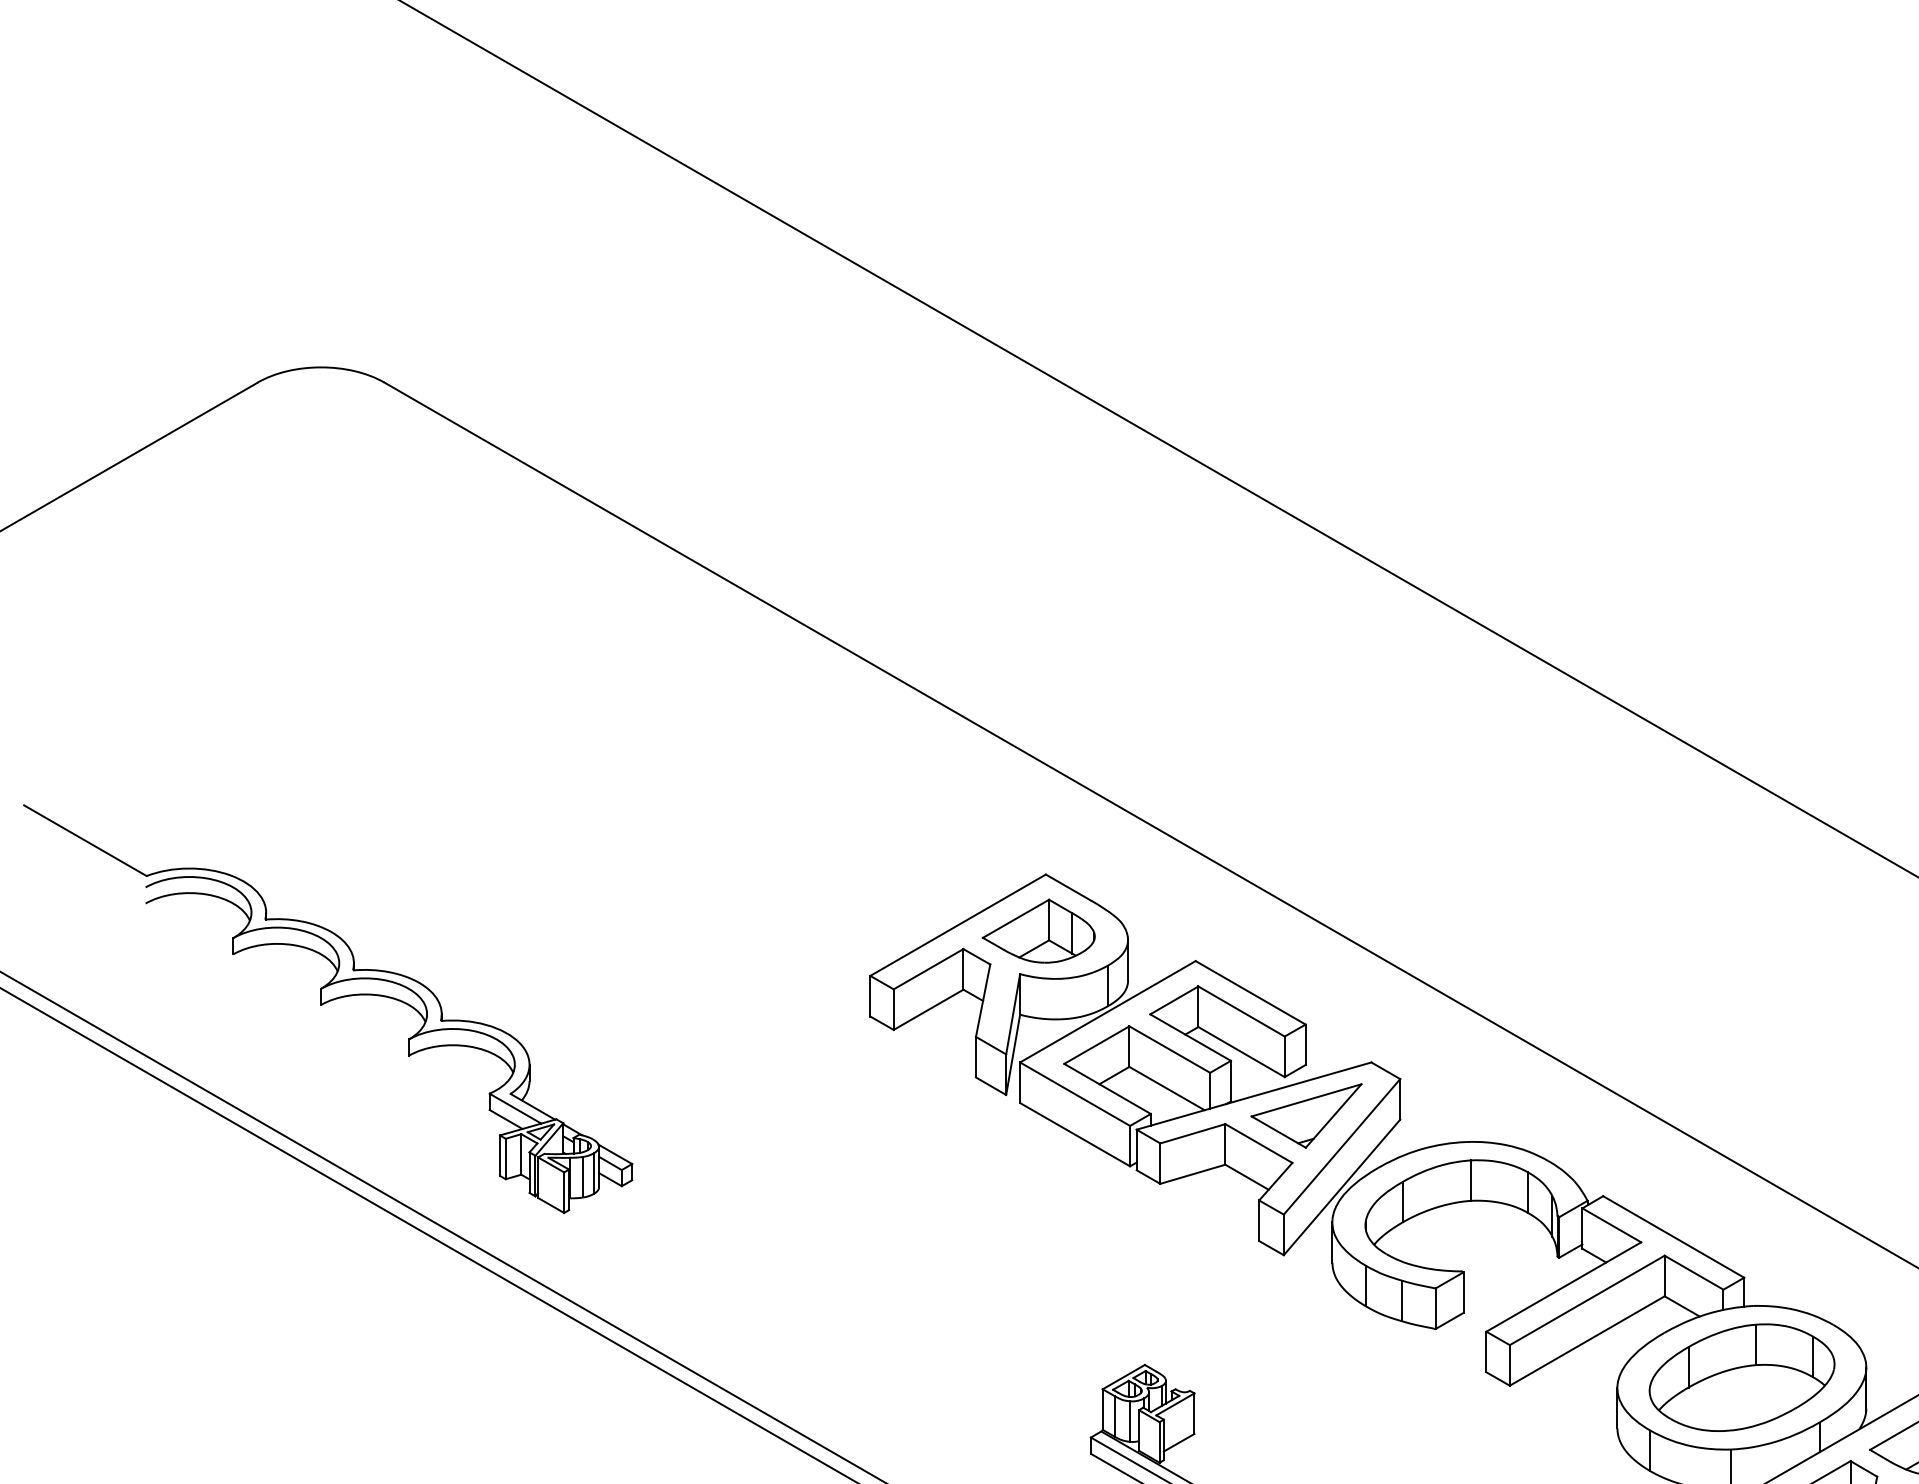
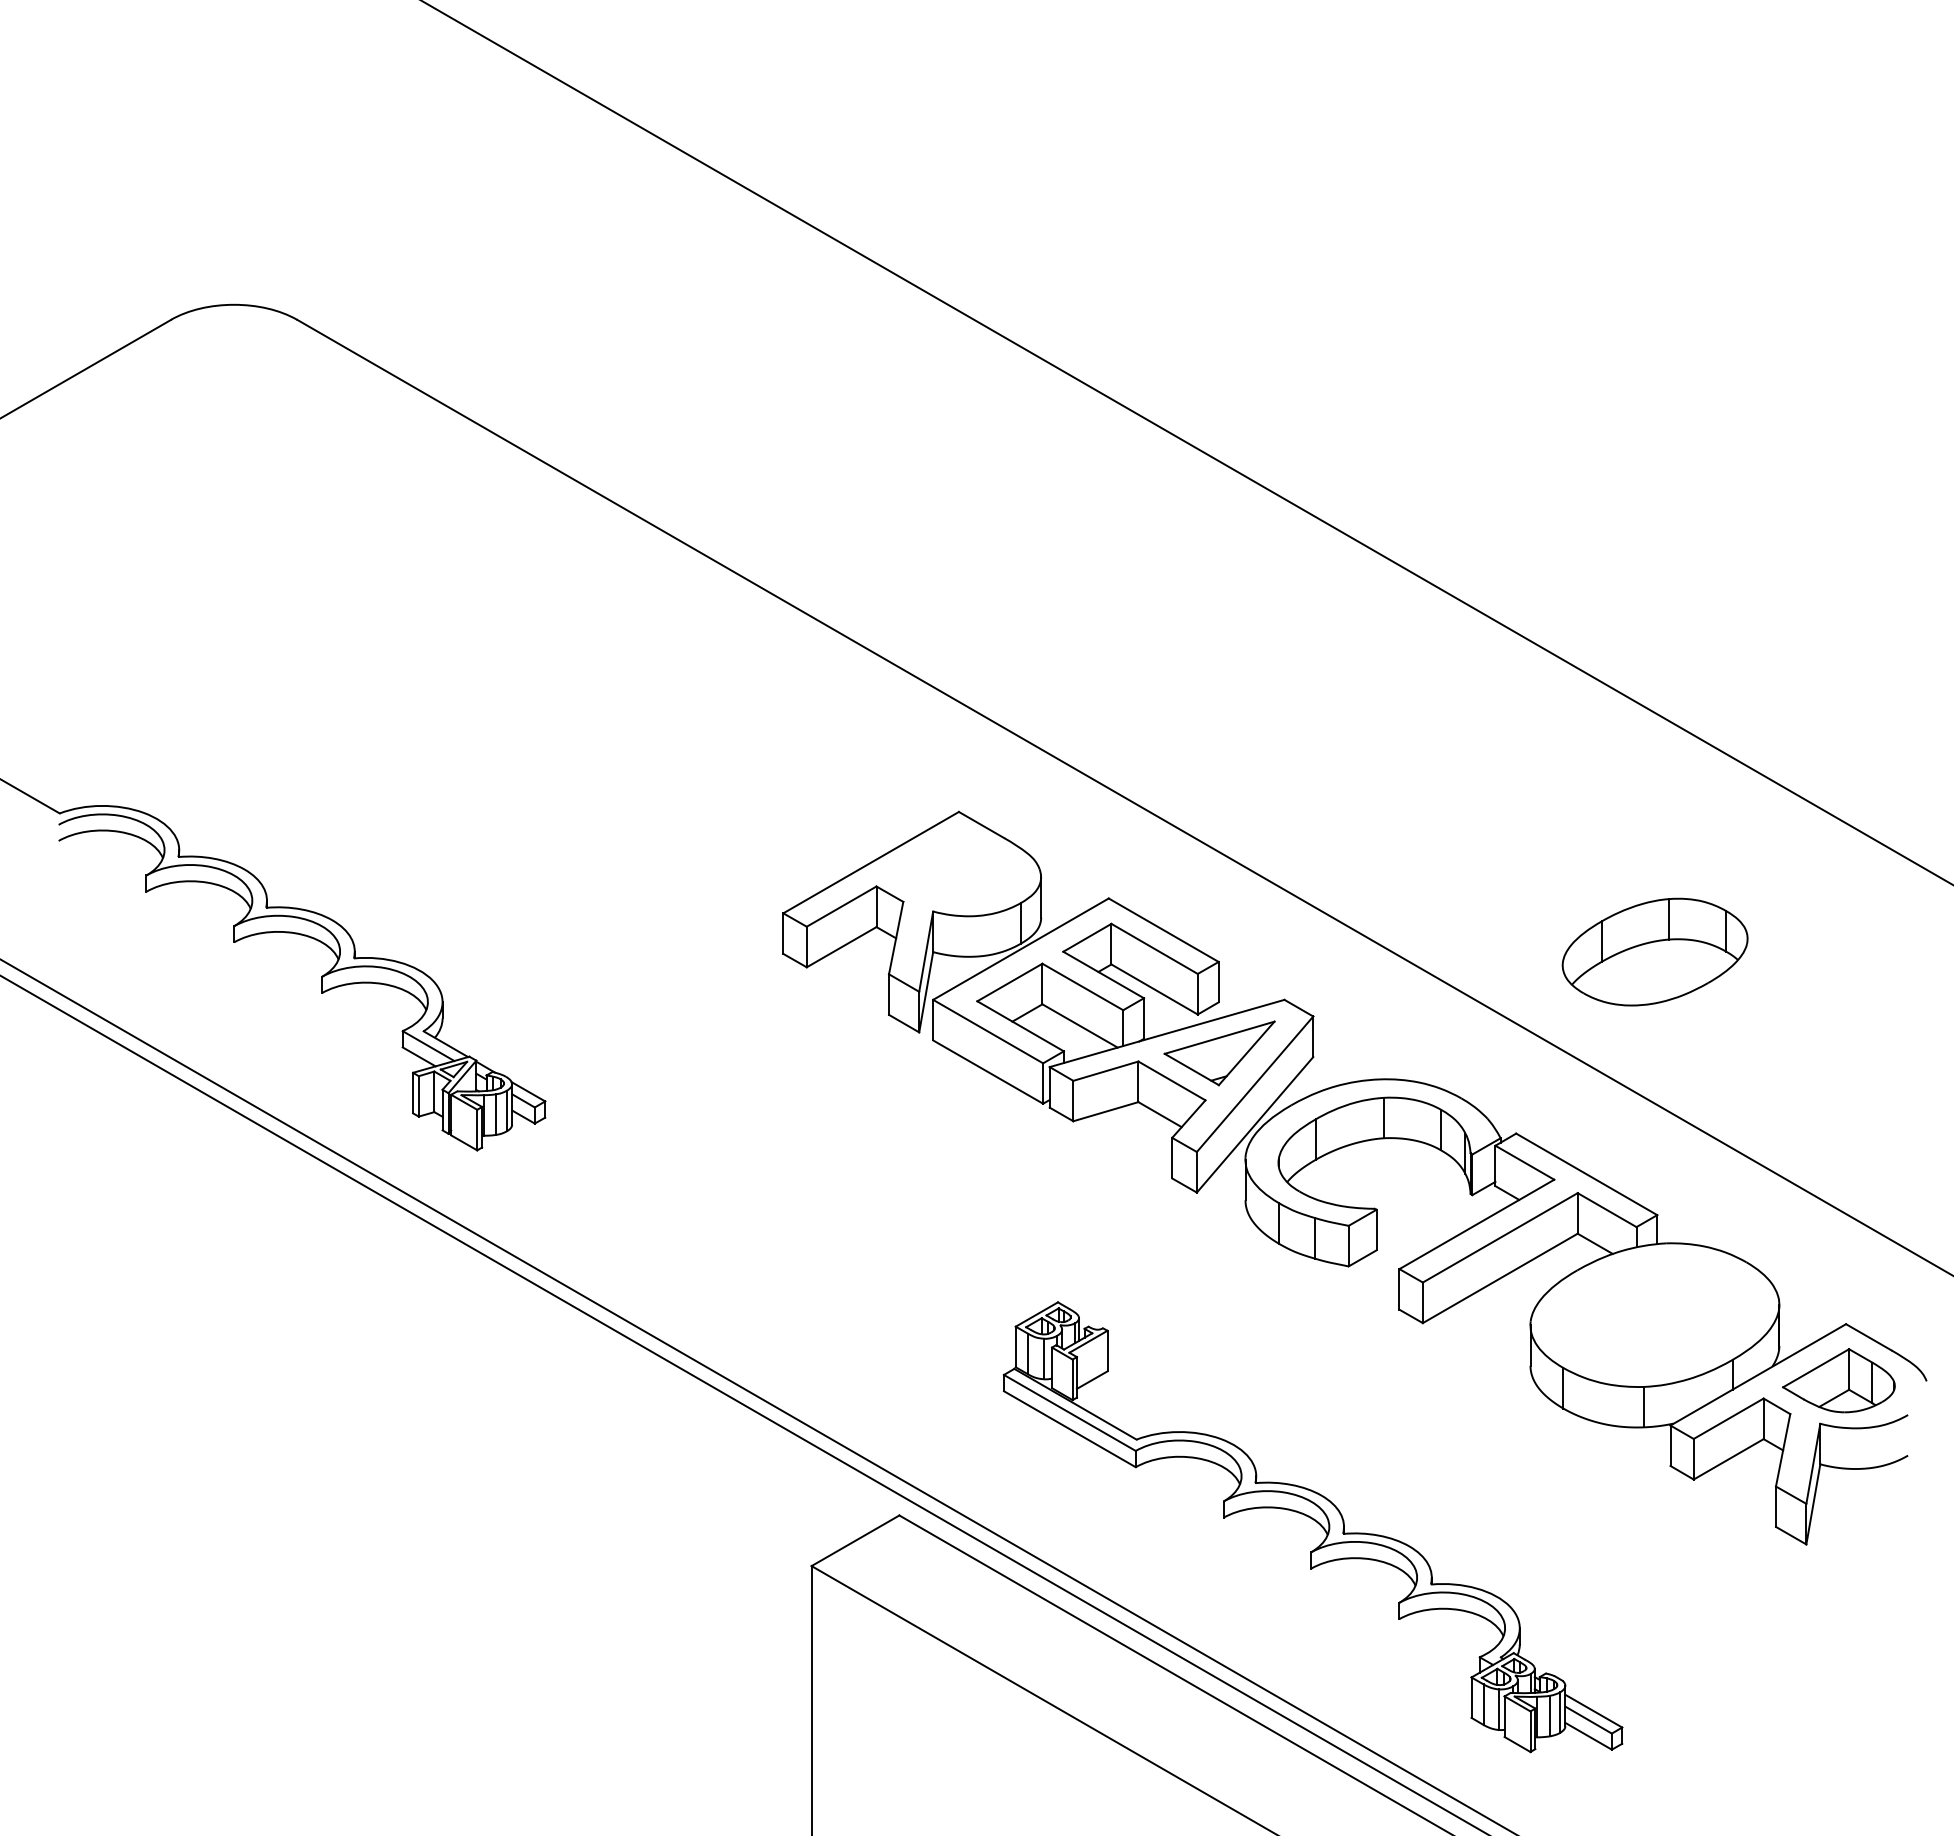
part: (1038, 931) -> (951, 868), removed
part: (1741, 1377) -> (1654, 951), moved

